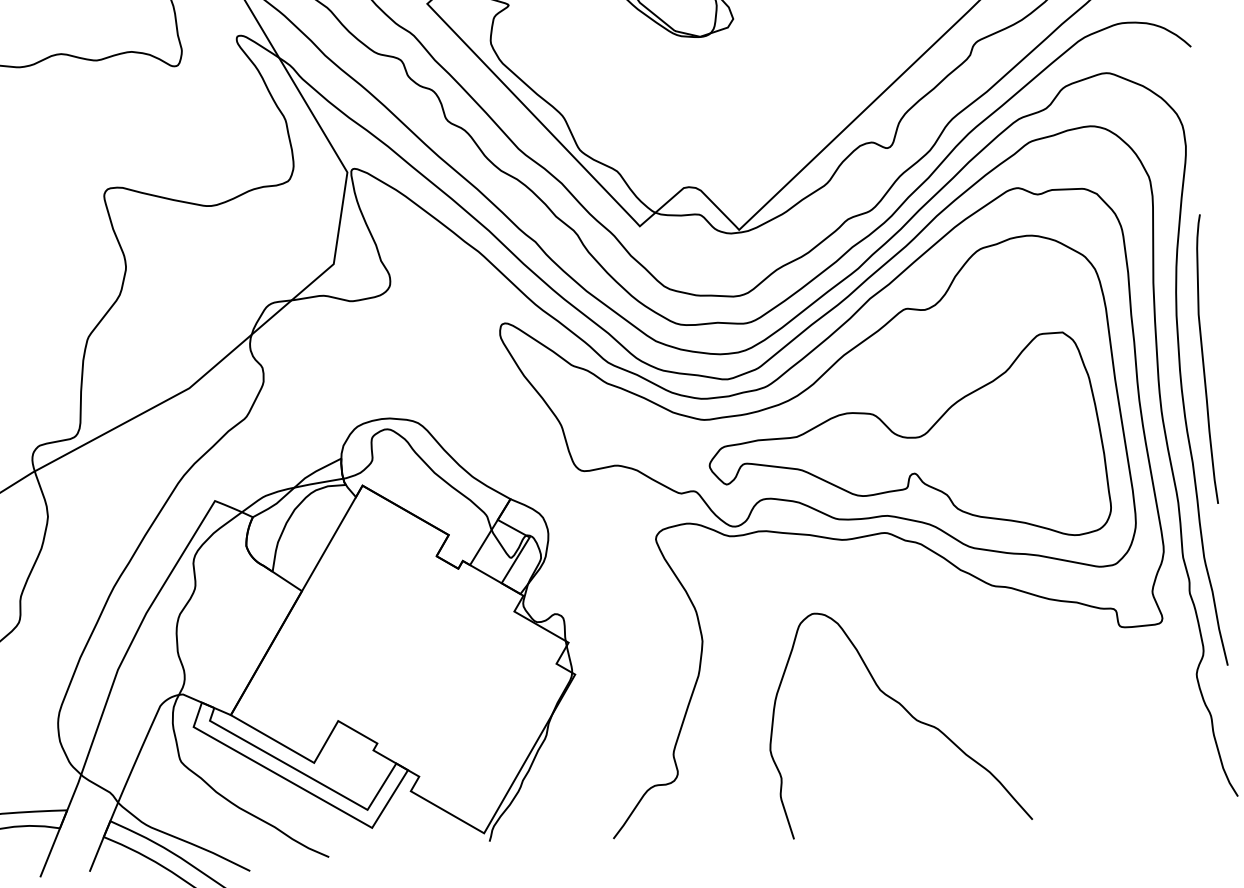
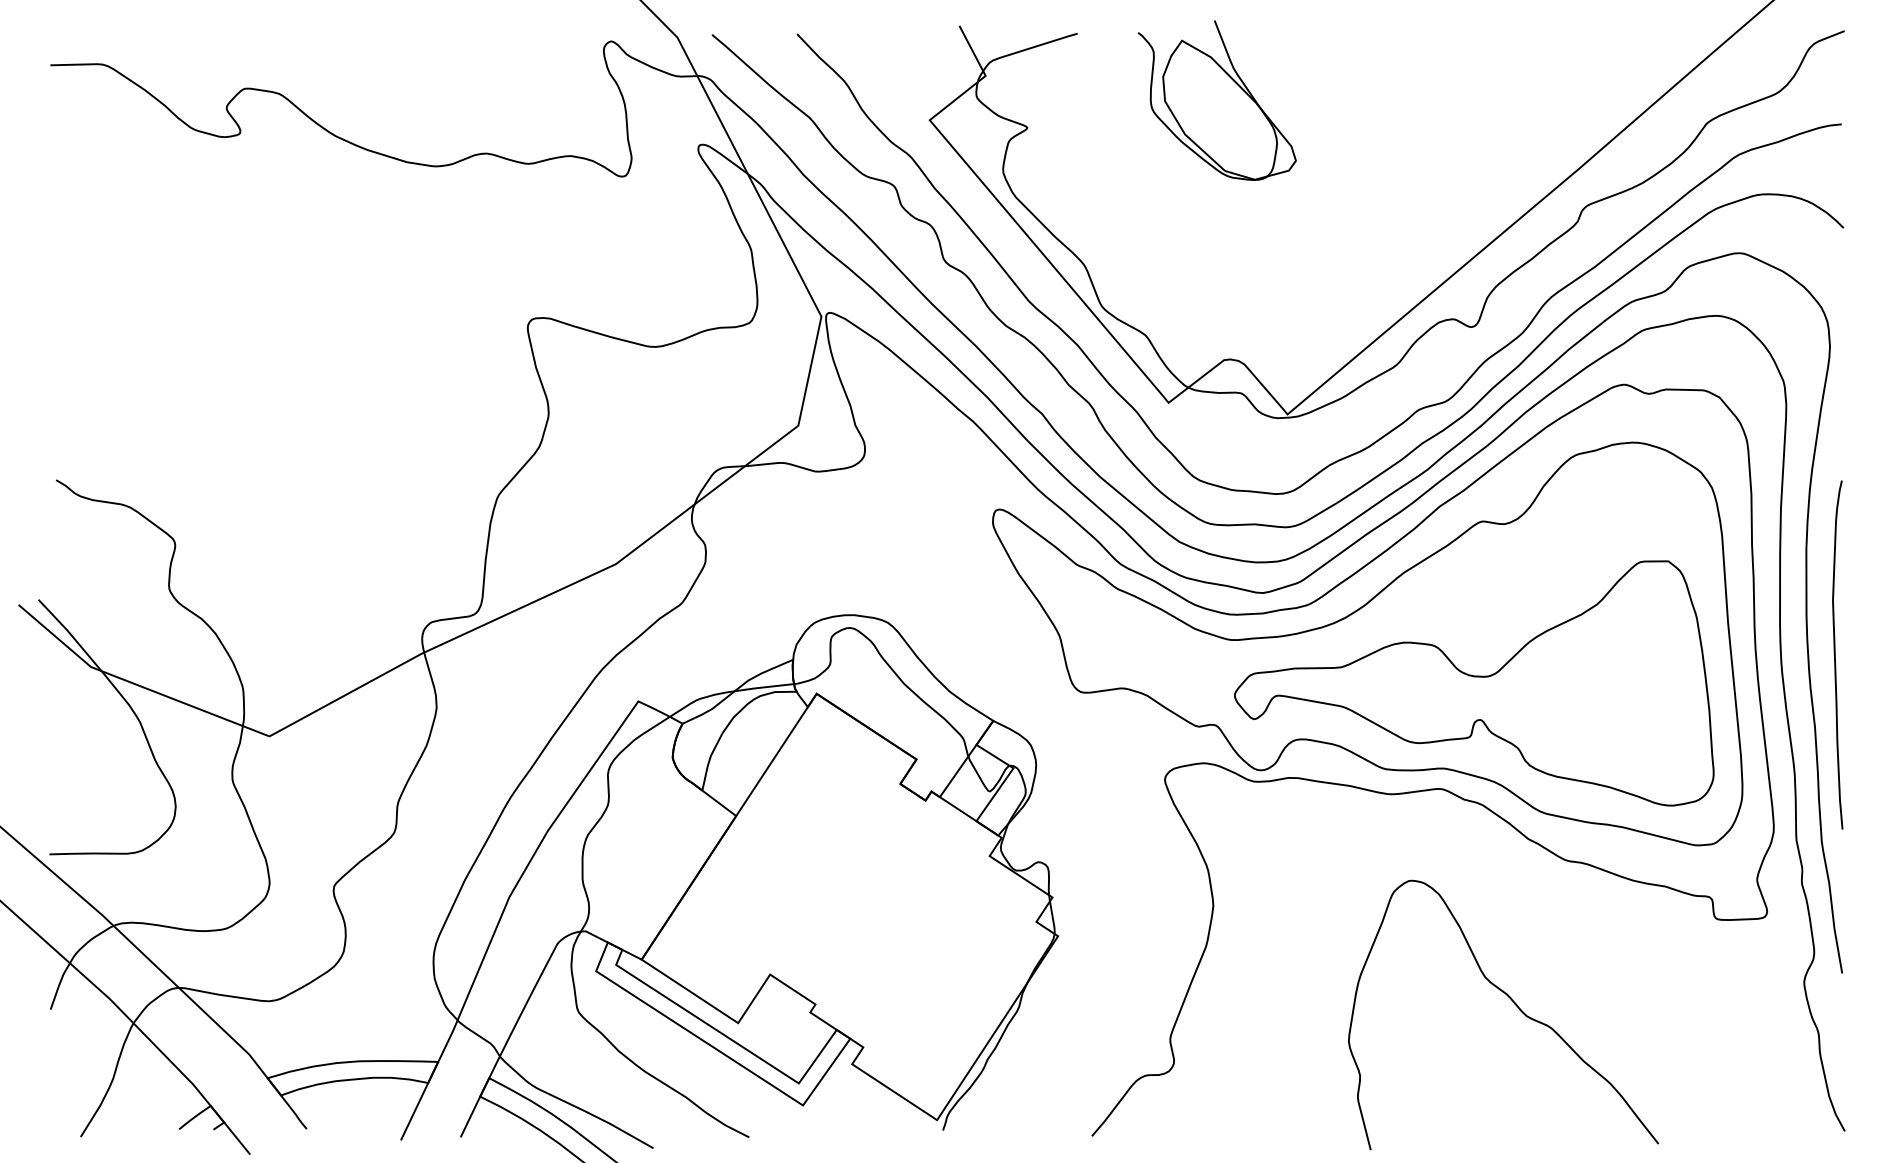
curve: (1203, 358) -> (1835, 654), moved
curve: (905, 710) -> (1513, 1003), moved

